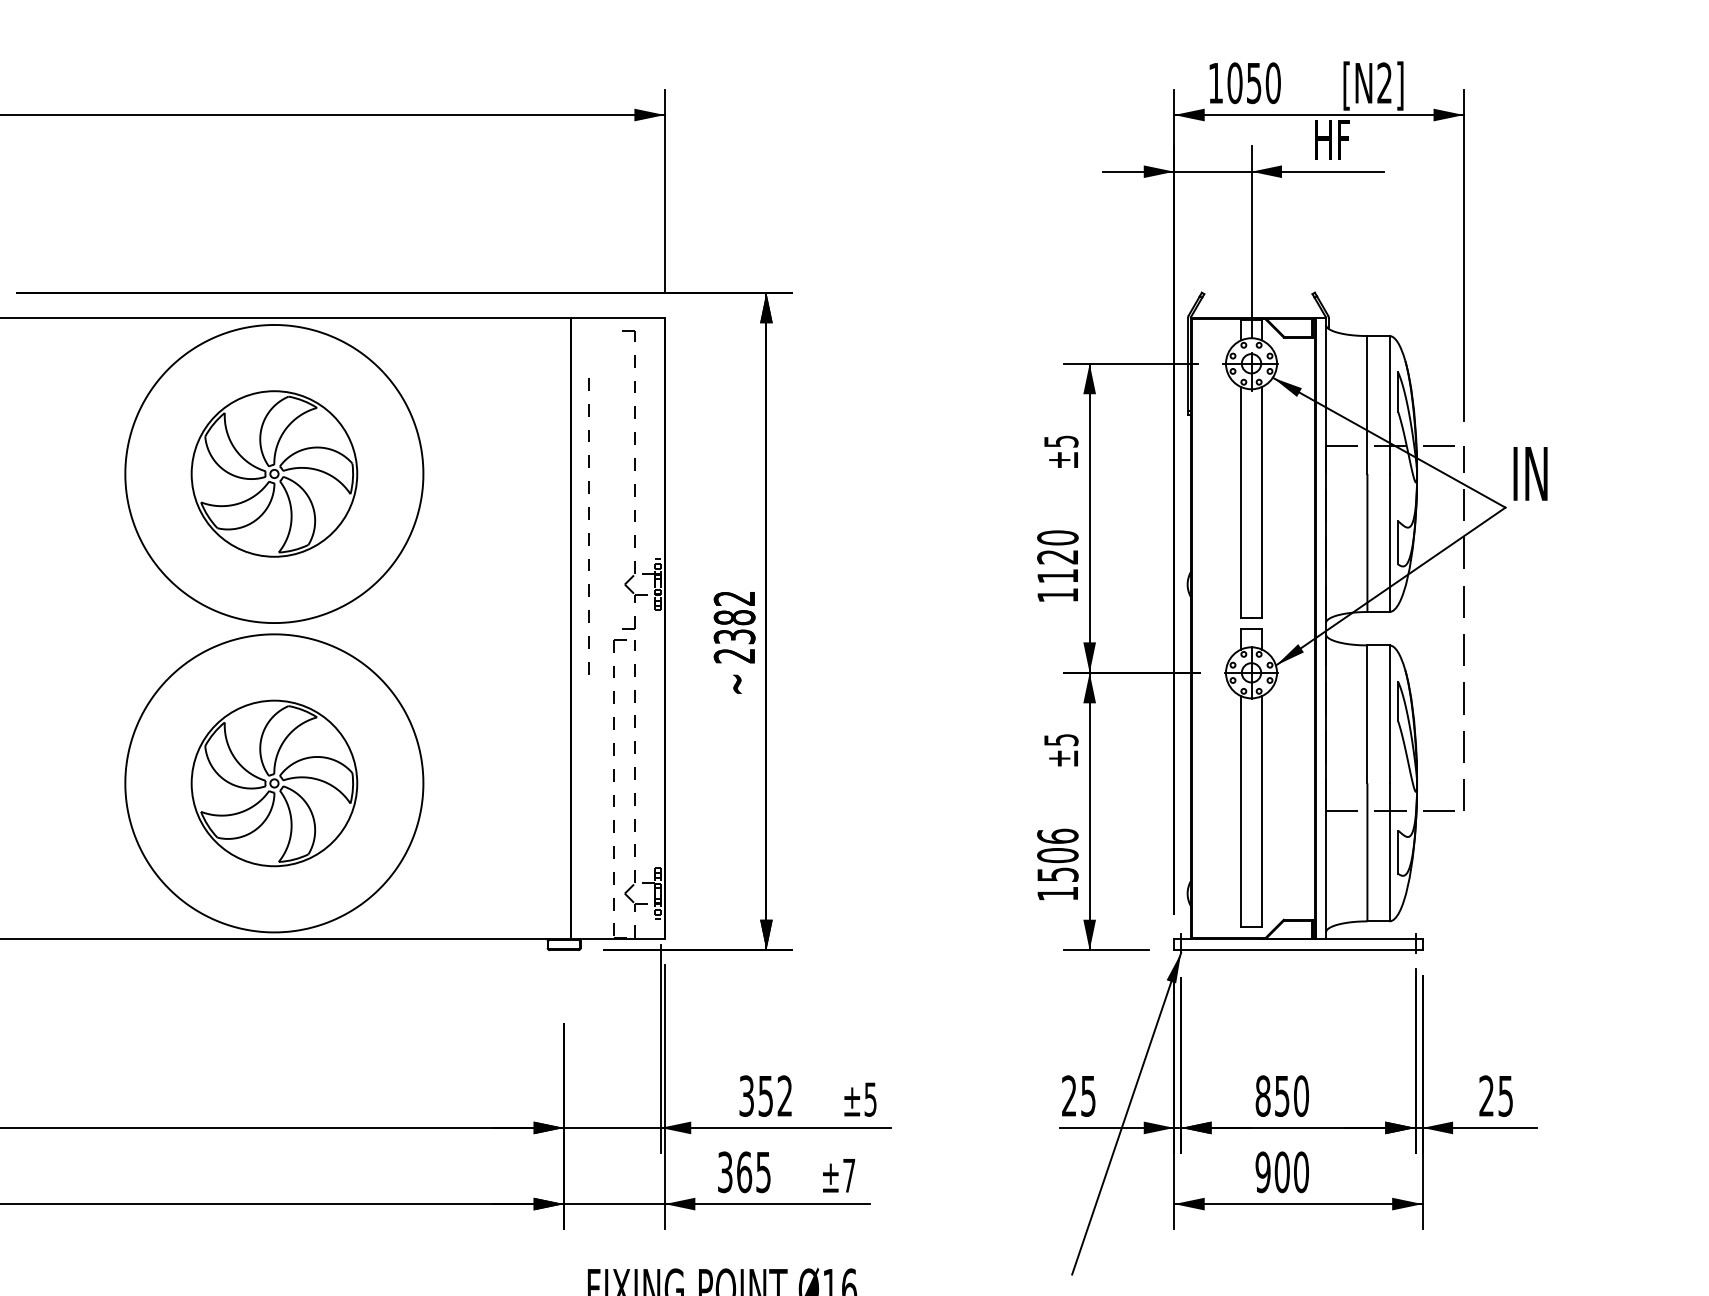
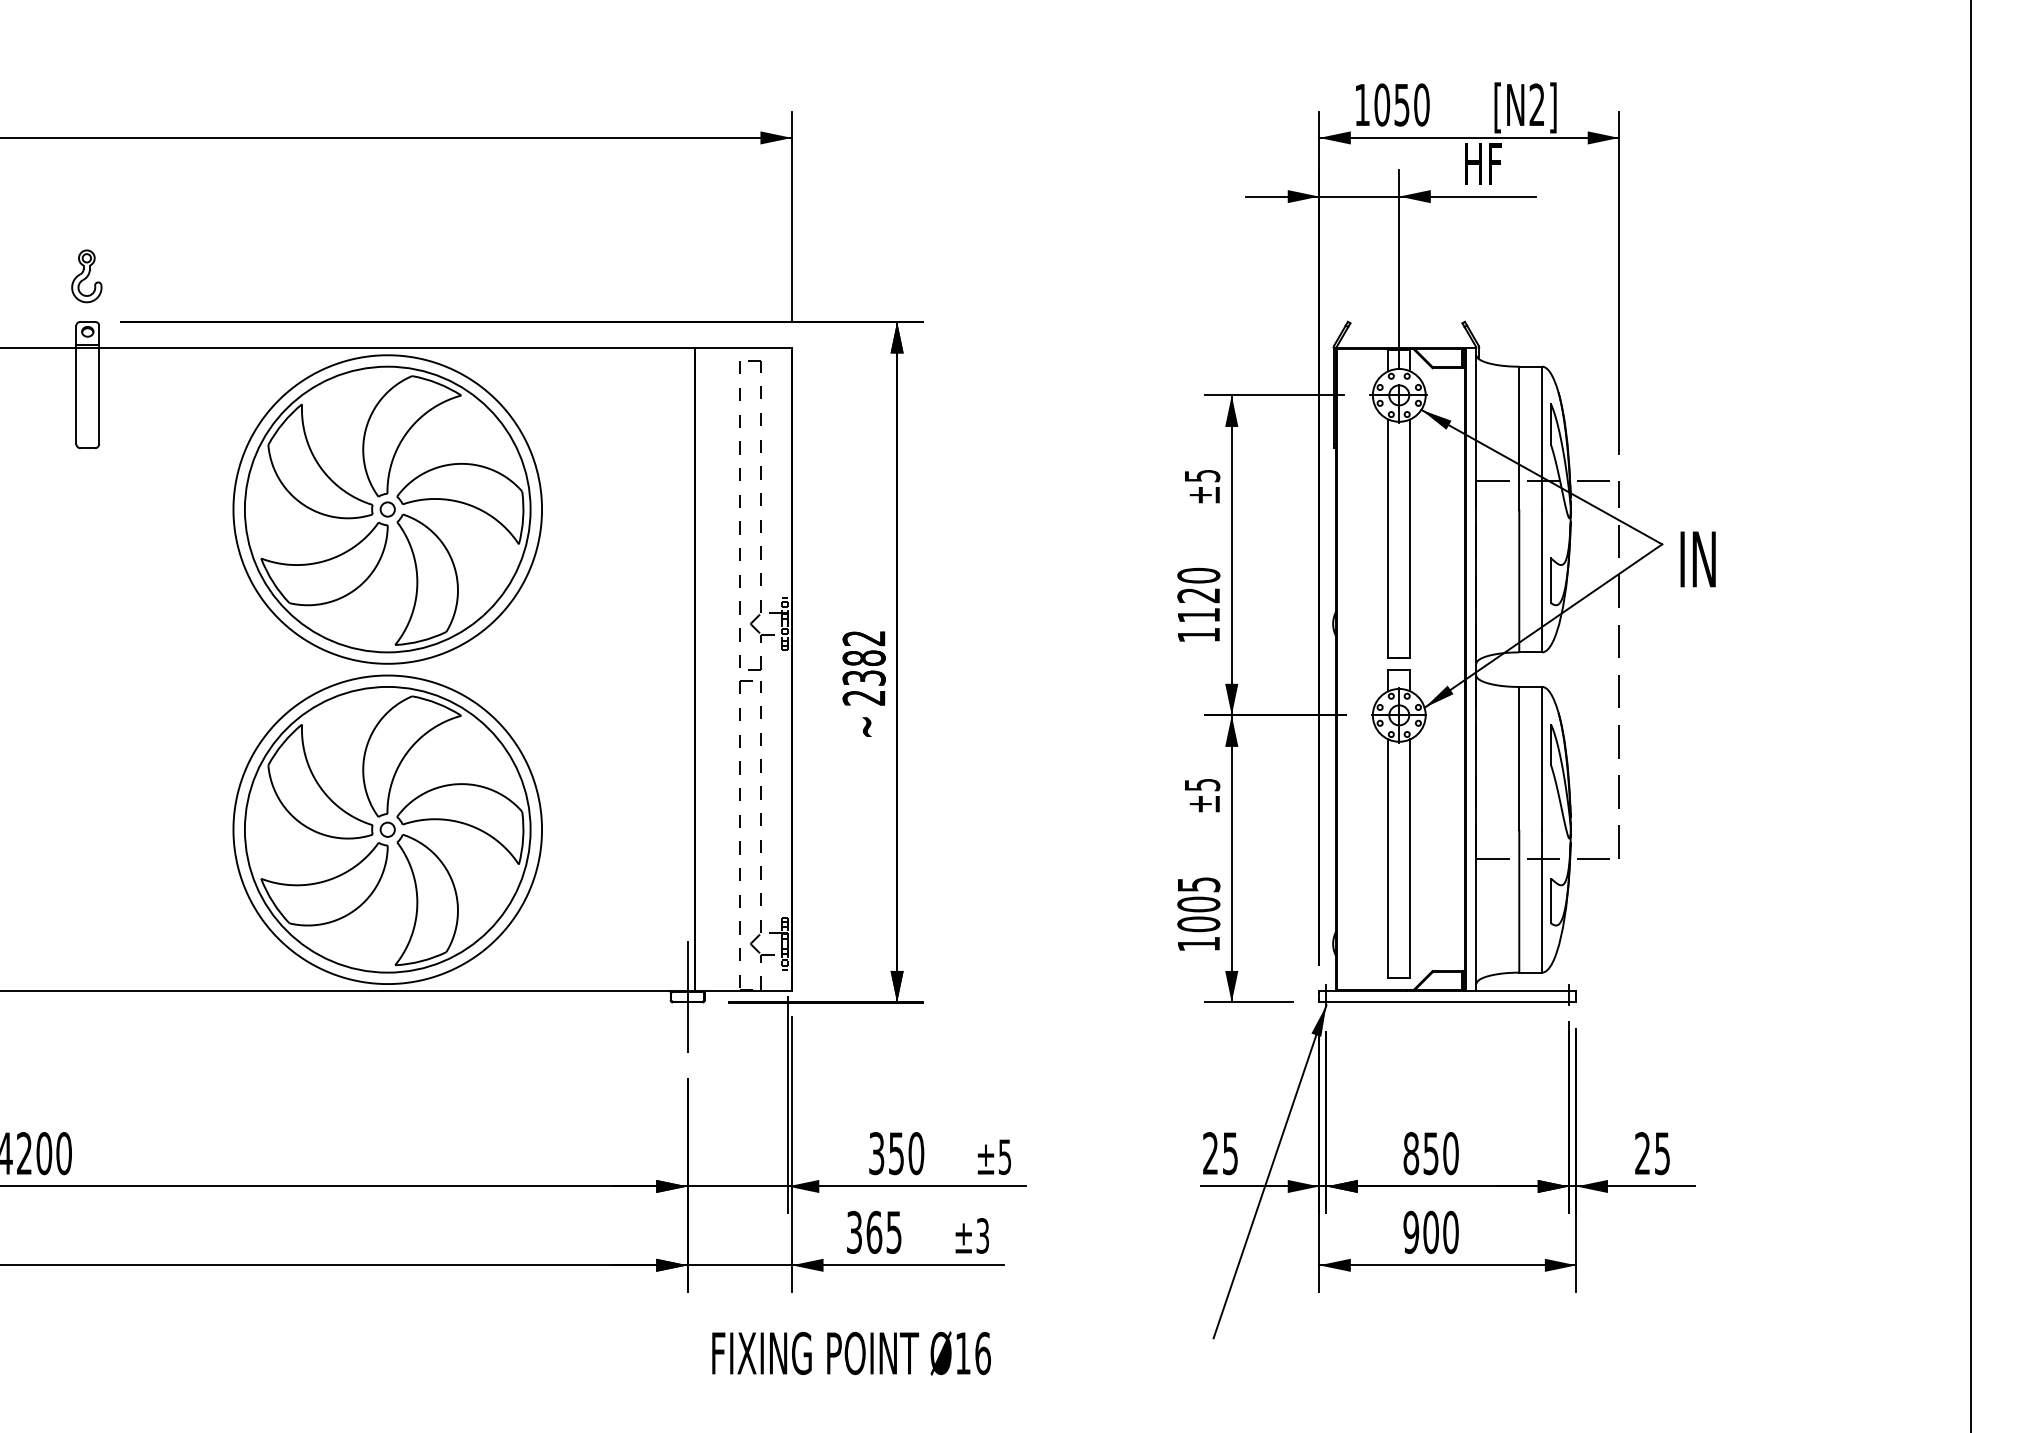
part: (274, 473) -> (387, 509), size x1.67
text: (1529, 473) -> (1697, 559), moved
line: (589, 519) -> (739, 507), moved
part: (274, 783) -> (387, 829), size x1.67
text: (1057, 855) -> (1198, 904), 1506 -> 1005
line: (563, 944) -> (687, 996), added
text: (785, 1096) -> (916, 1153), 352 -> 350
text: (848, 1175) -> (982, 1235), ±7 -> ±3

